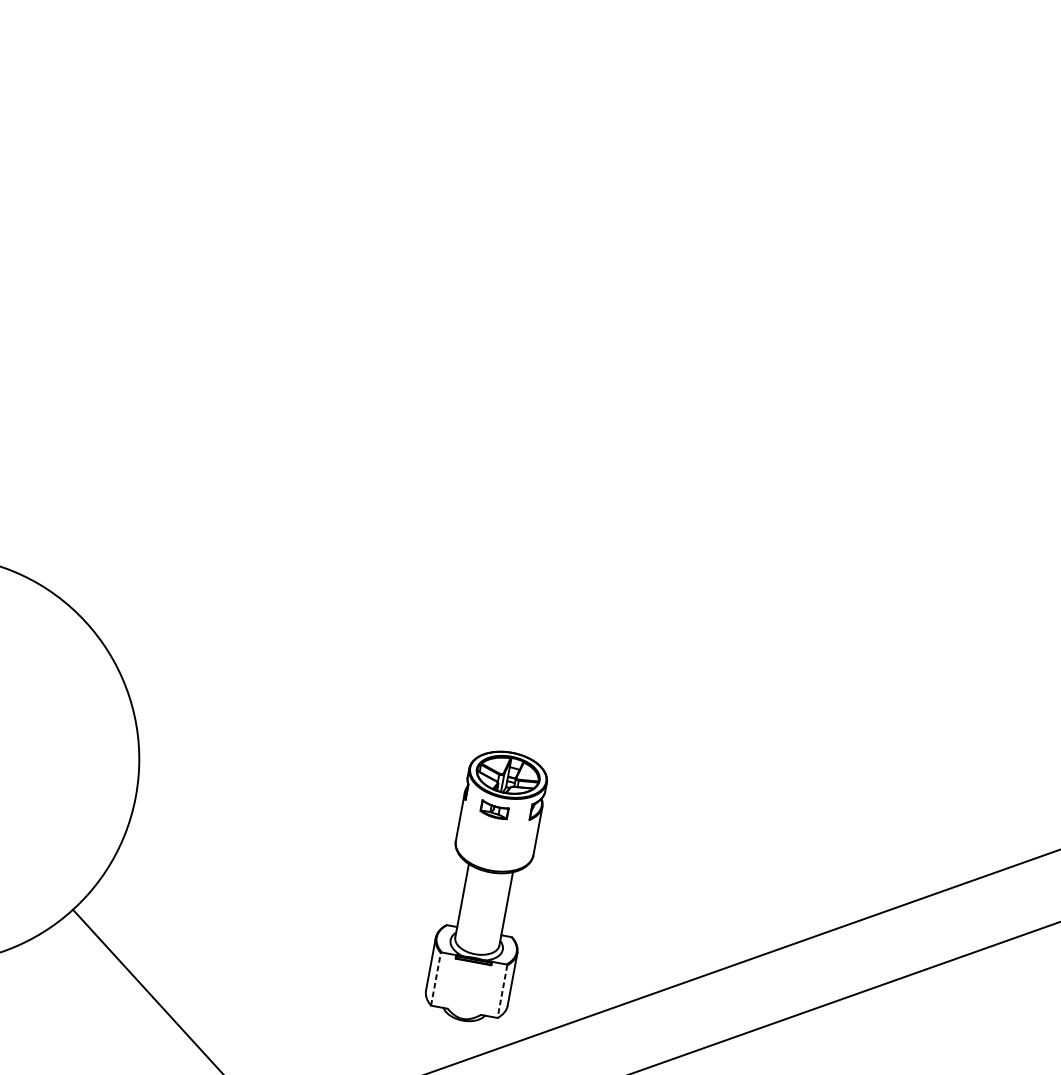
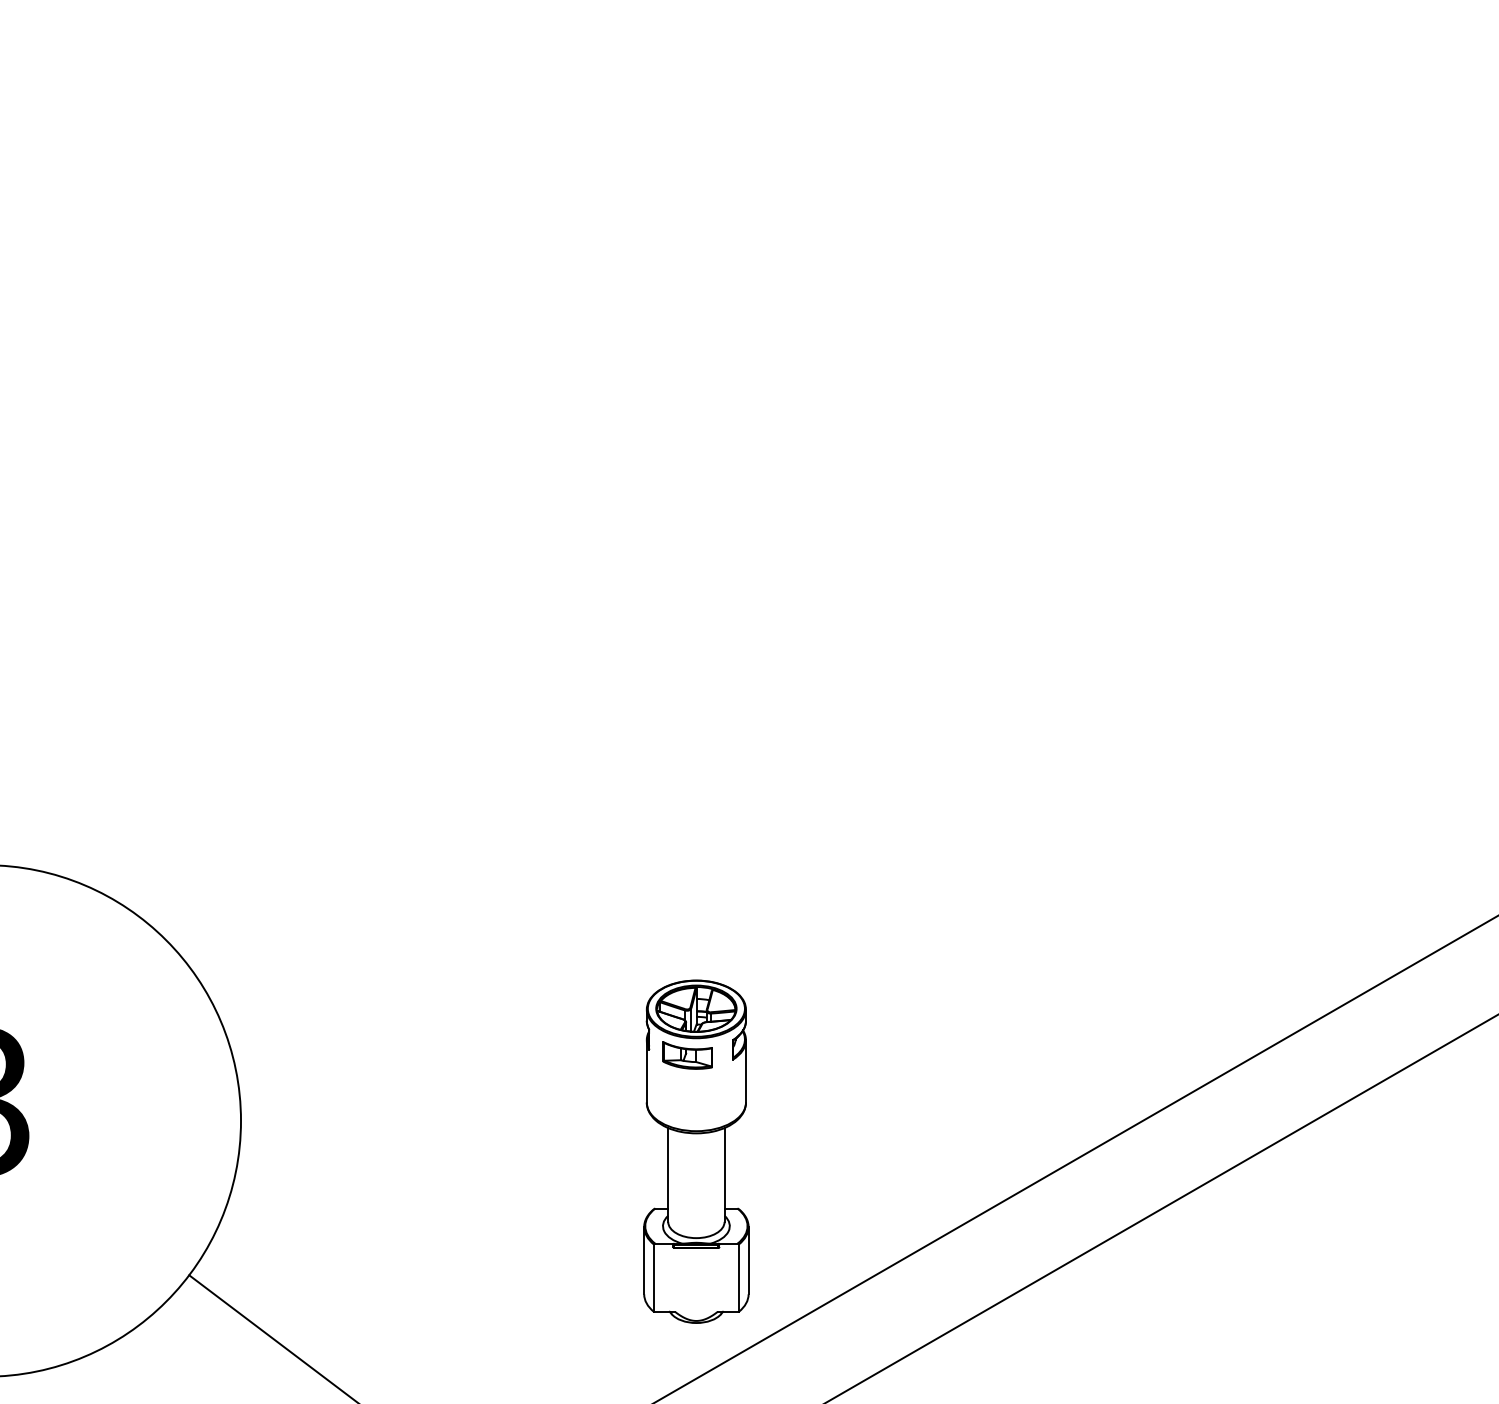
part: (494, 810) -> (687, 1055), size x1.43
line: (435, 979) -> (653, 1278), dashed -> solid
line: (502, 991) -> (738, 1278), dashed -> solid

